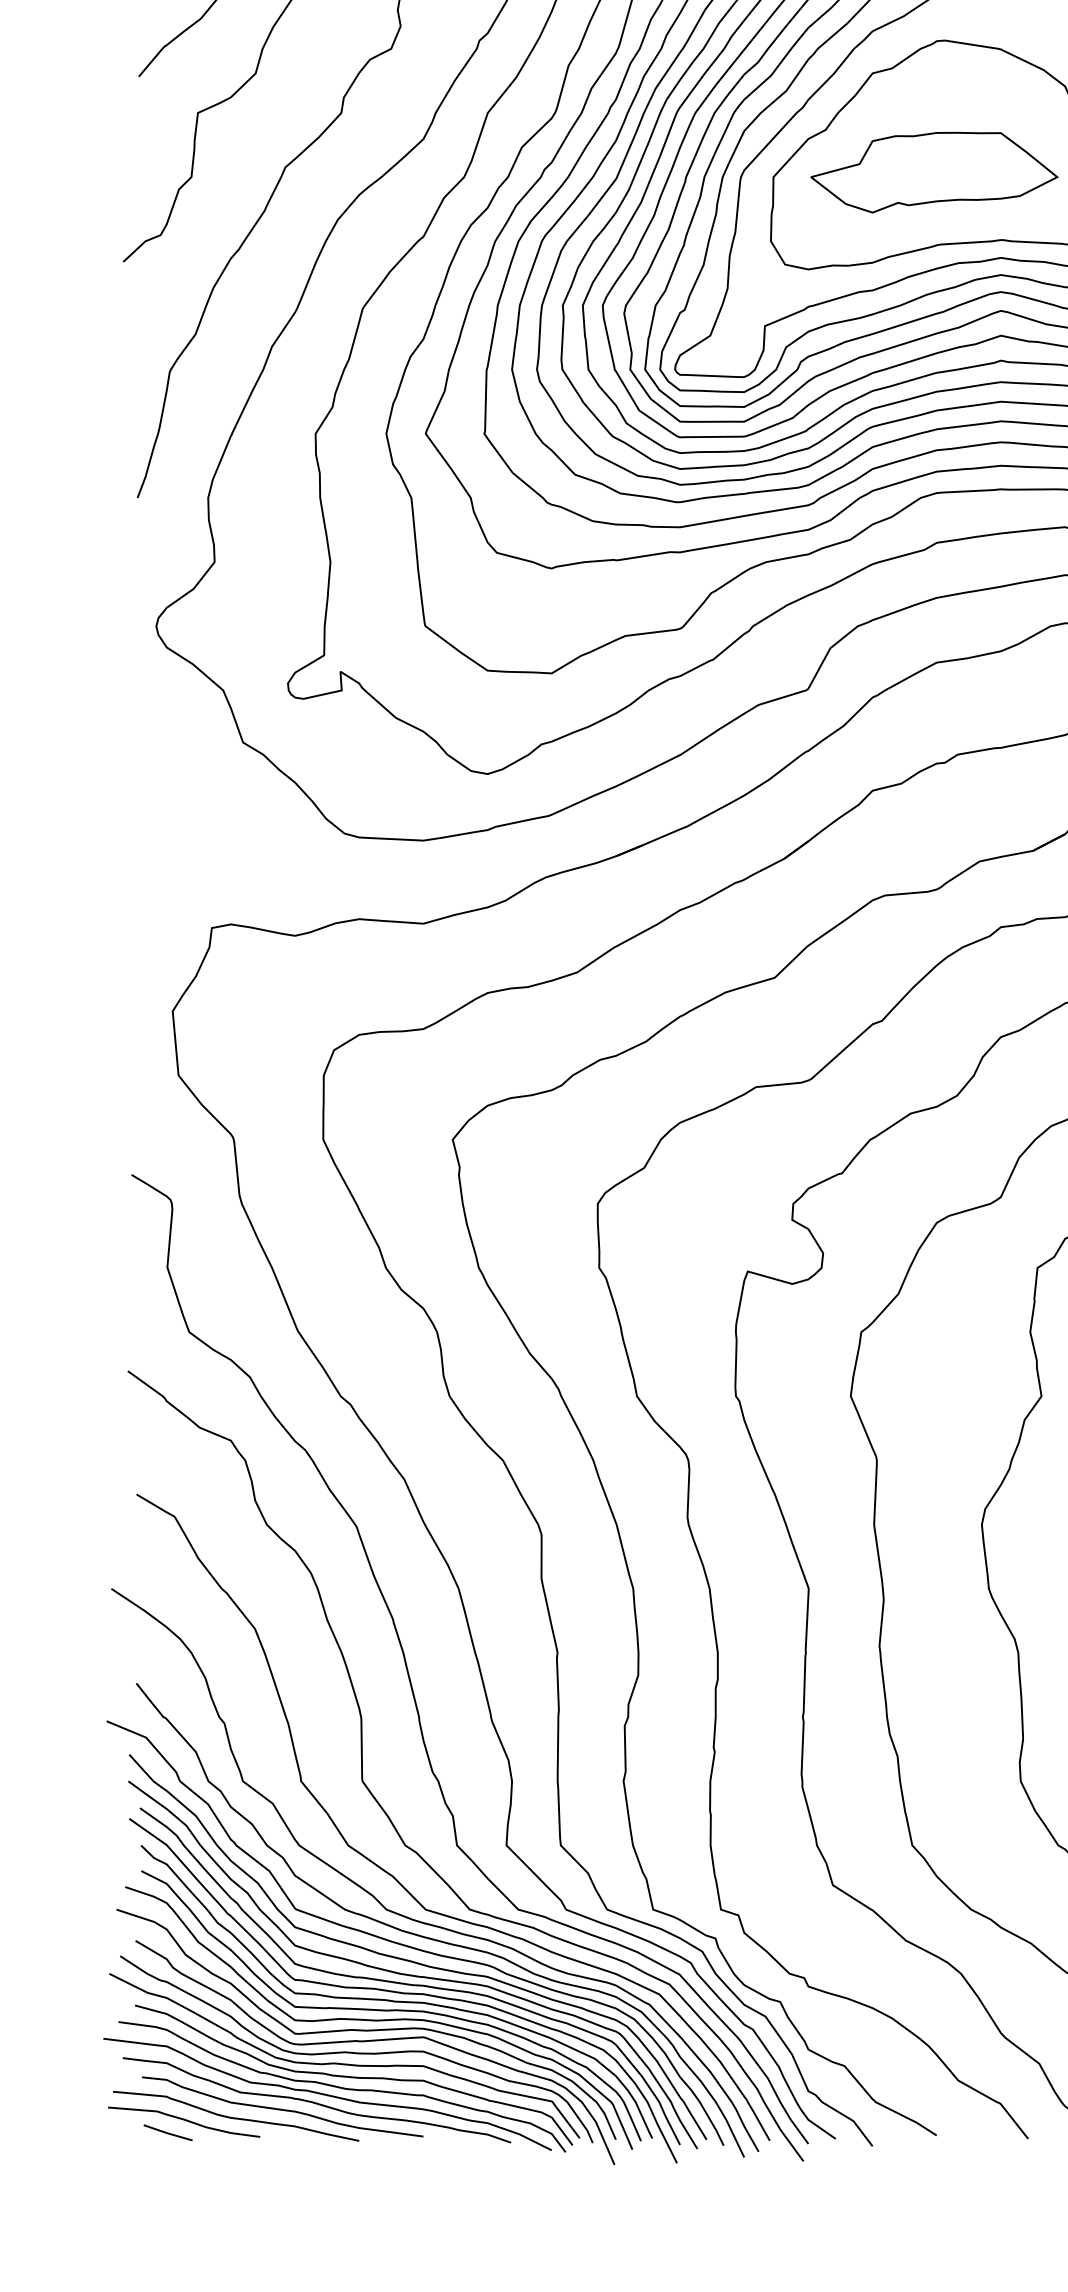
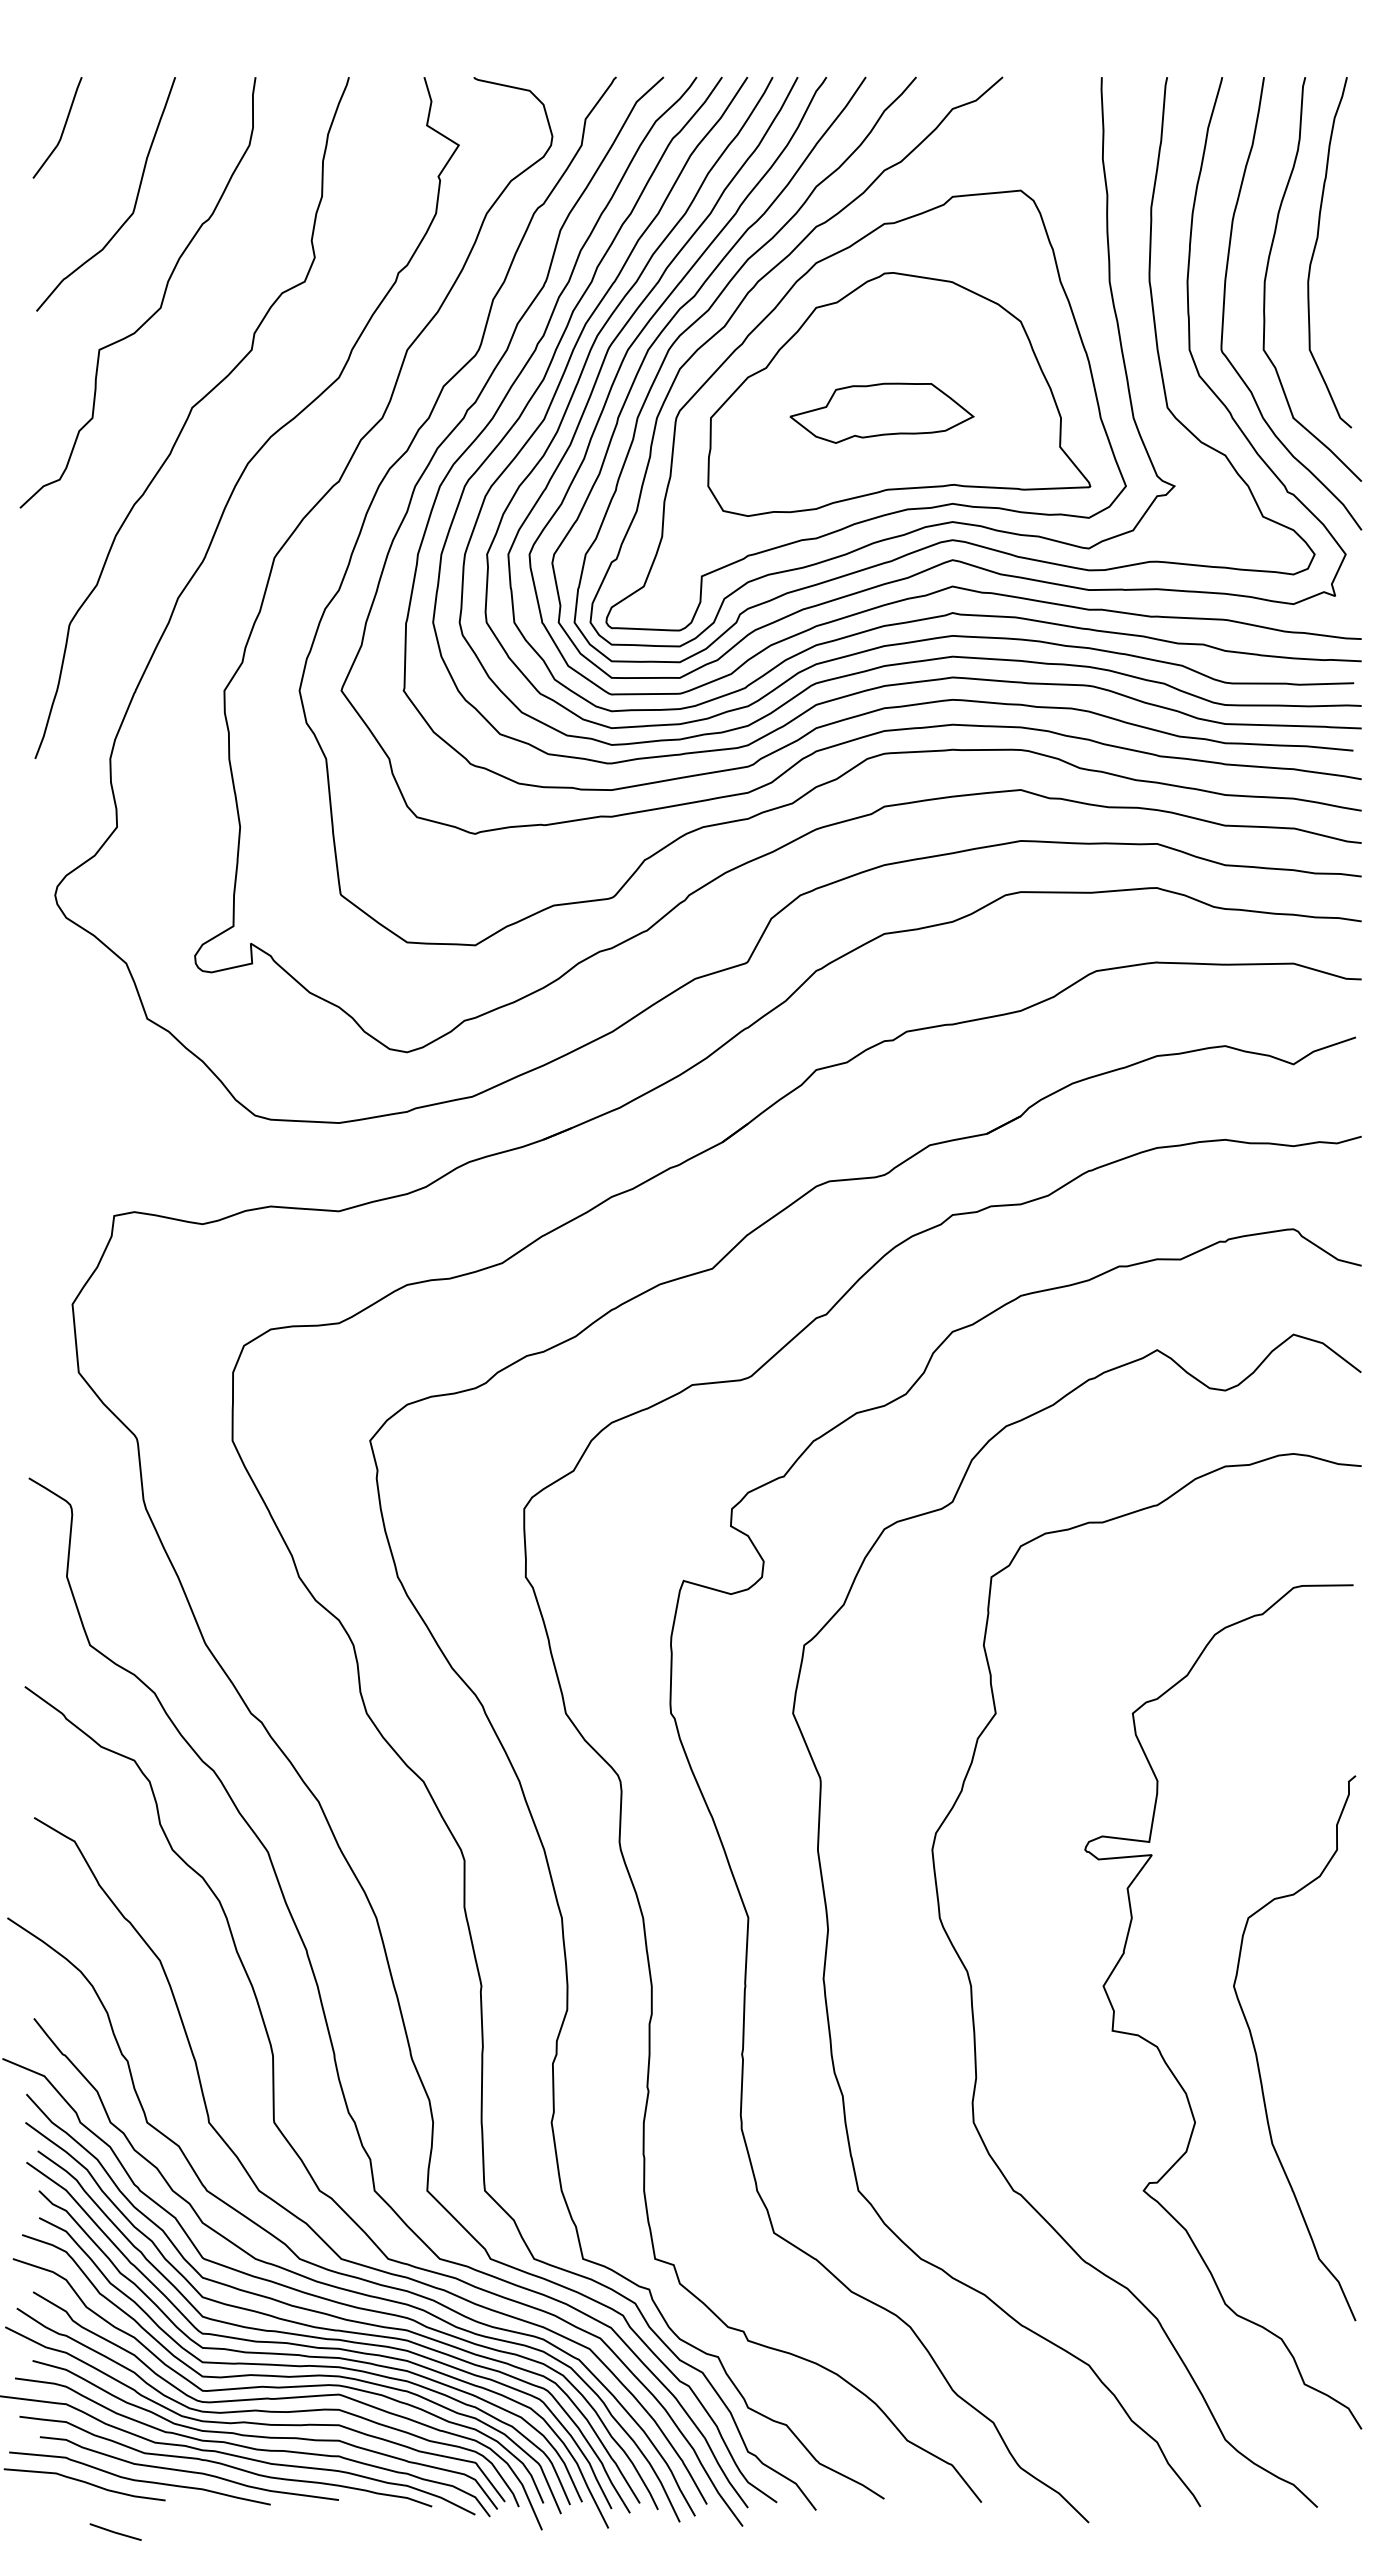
part: (934, 172) -> (881, 413), size x0.7
line: (167, 2132) -> (115, 2531), moved

